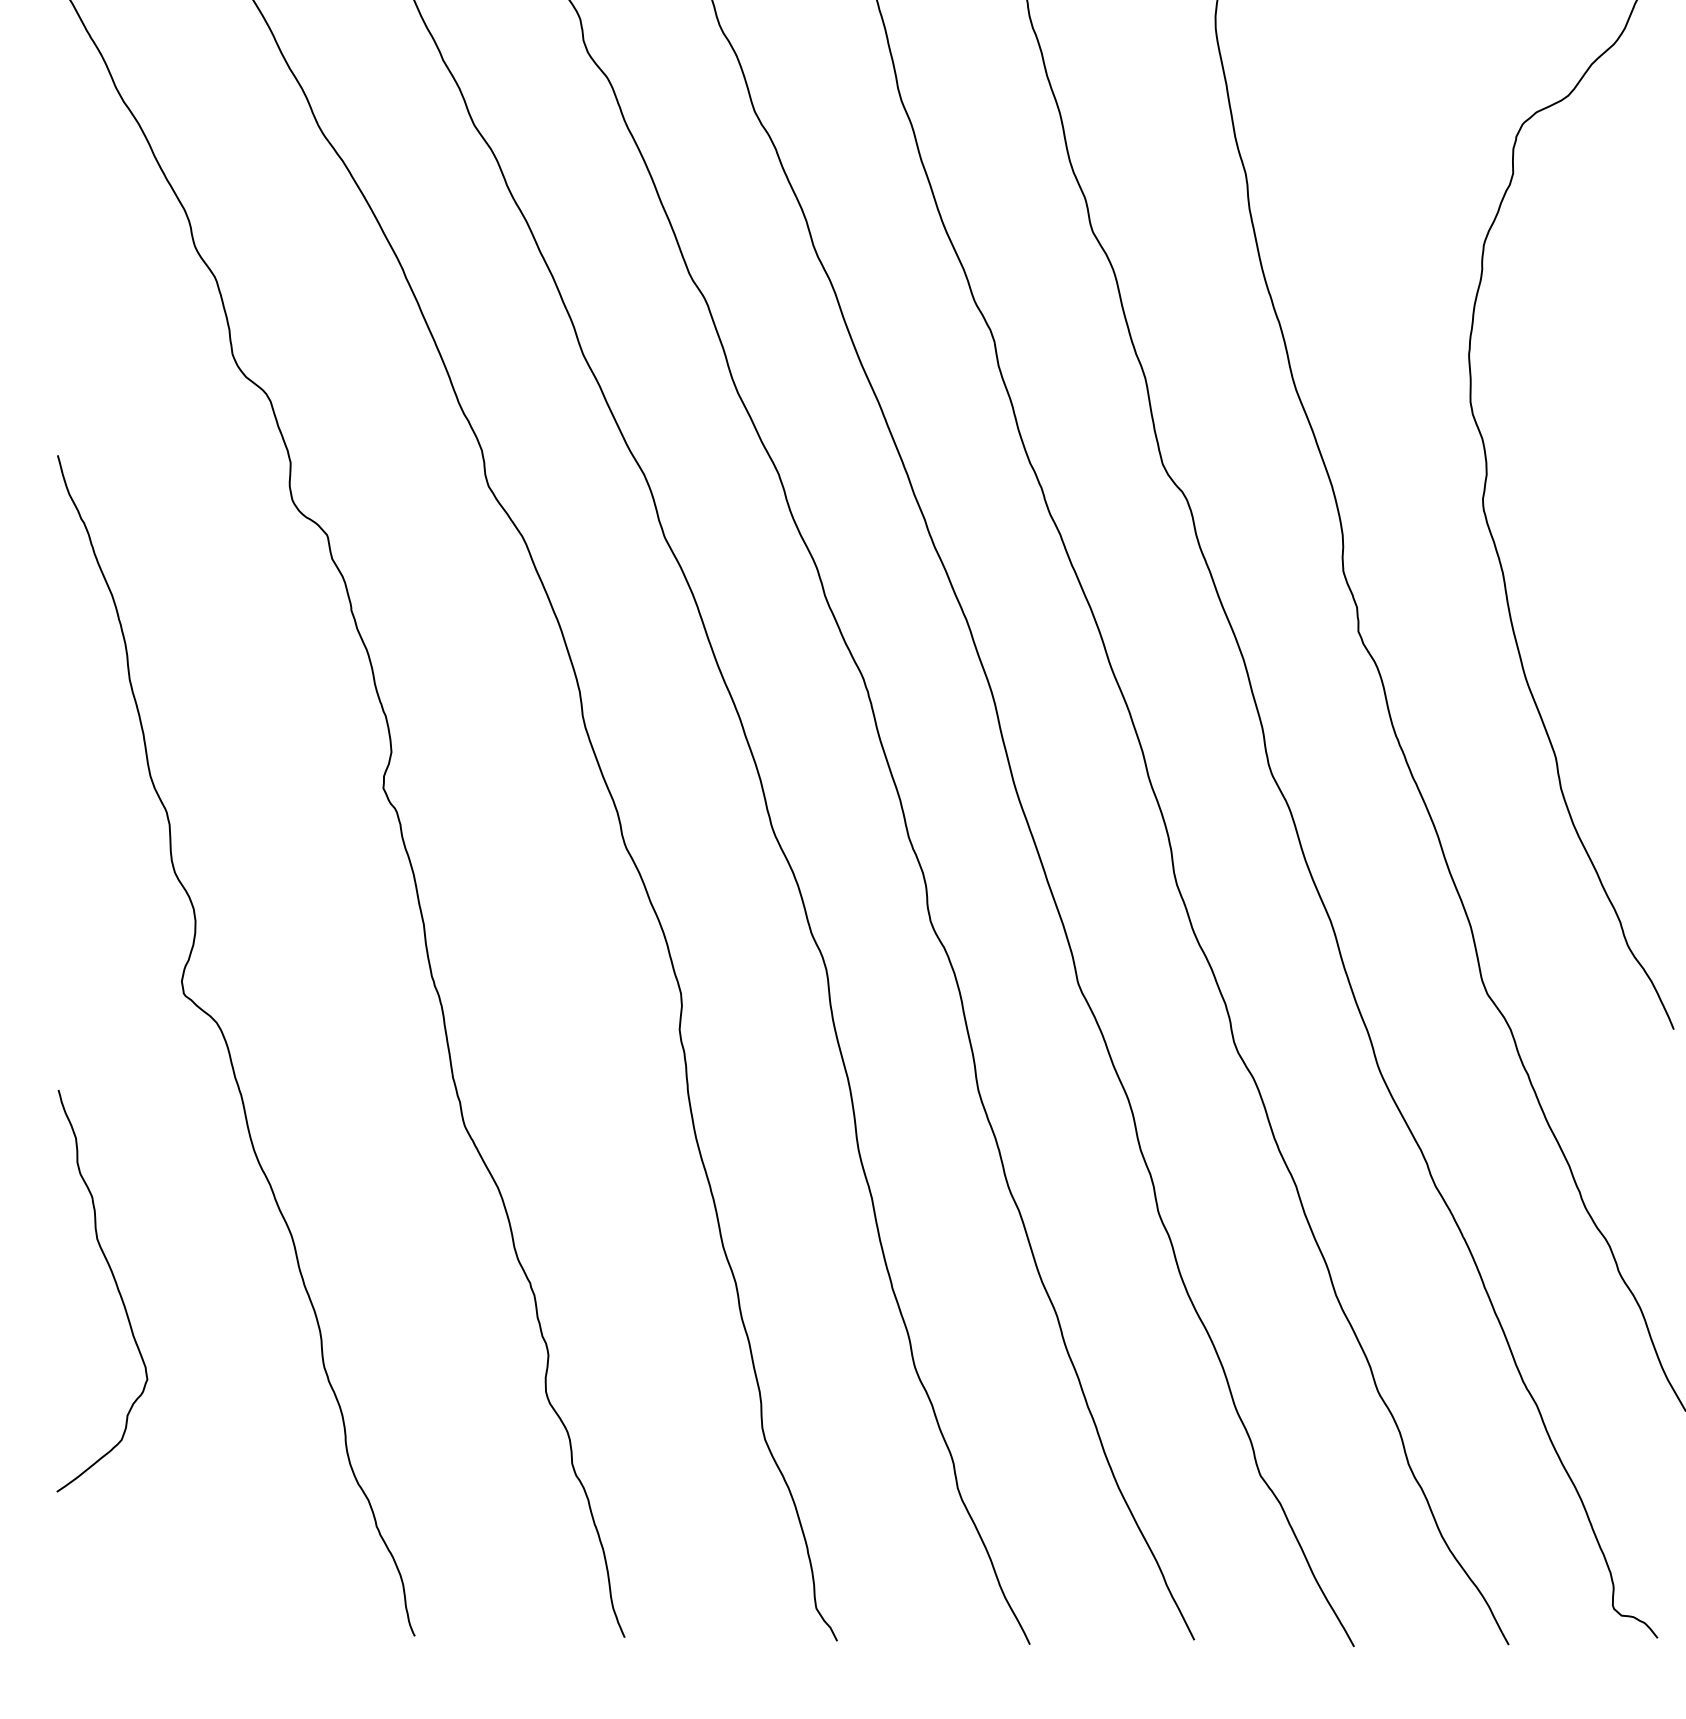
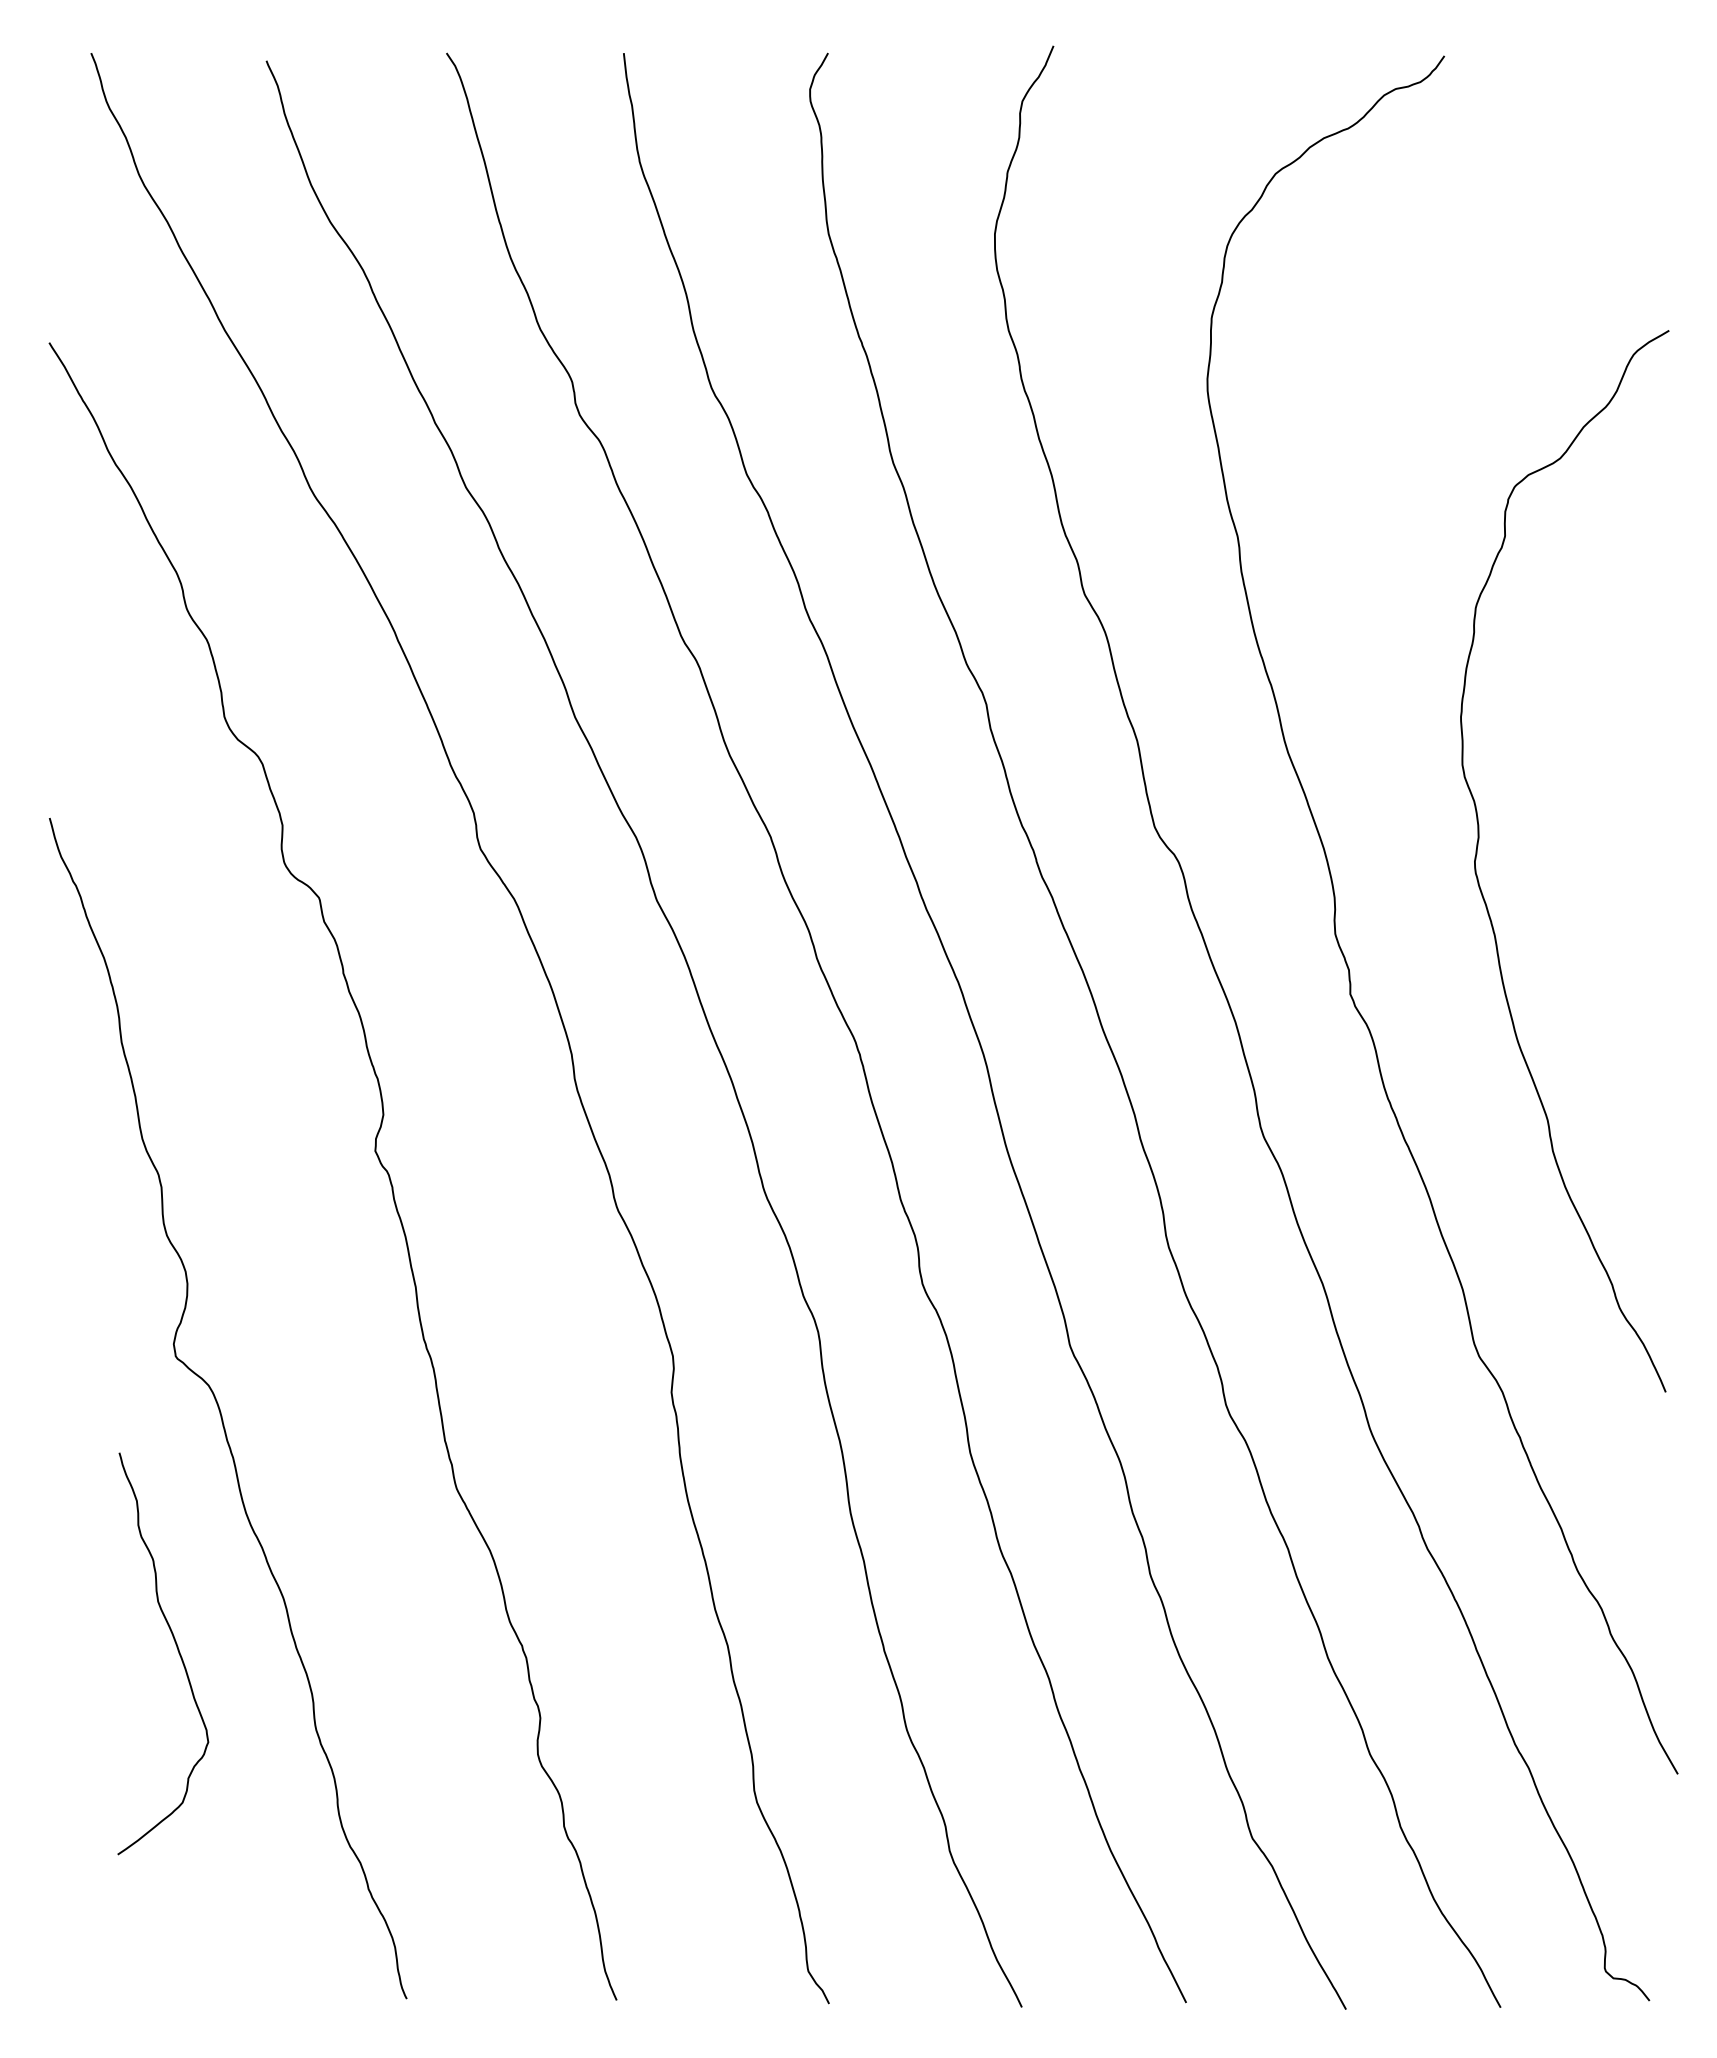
curve: (115, 1284) -> (176, 1647), moved

